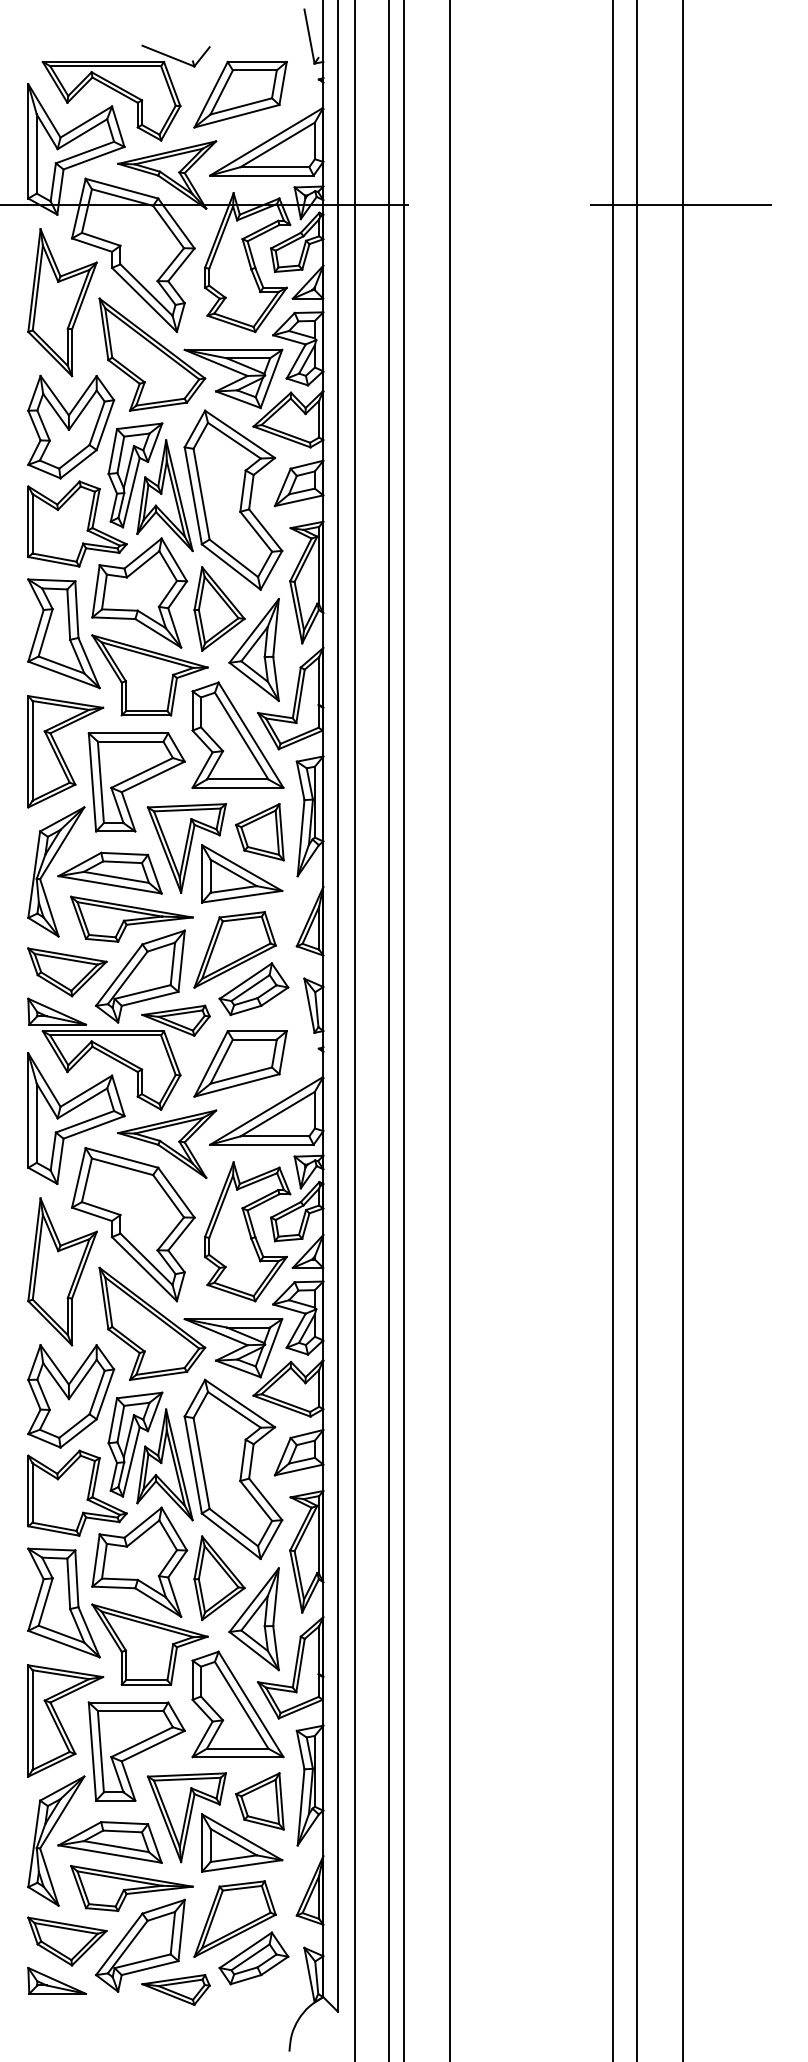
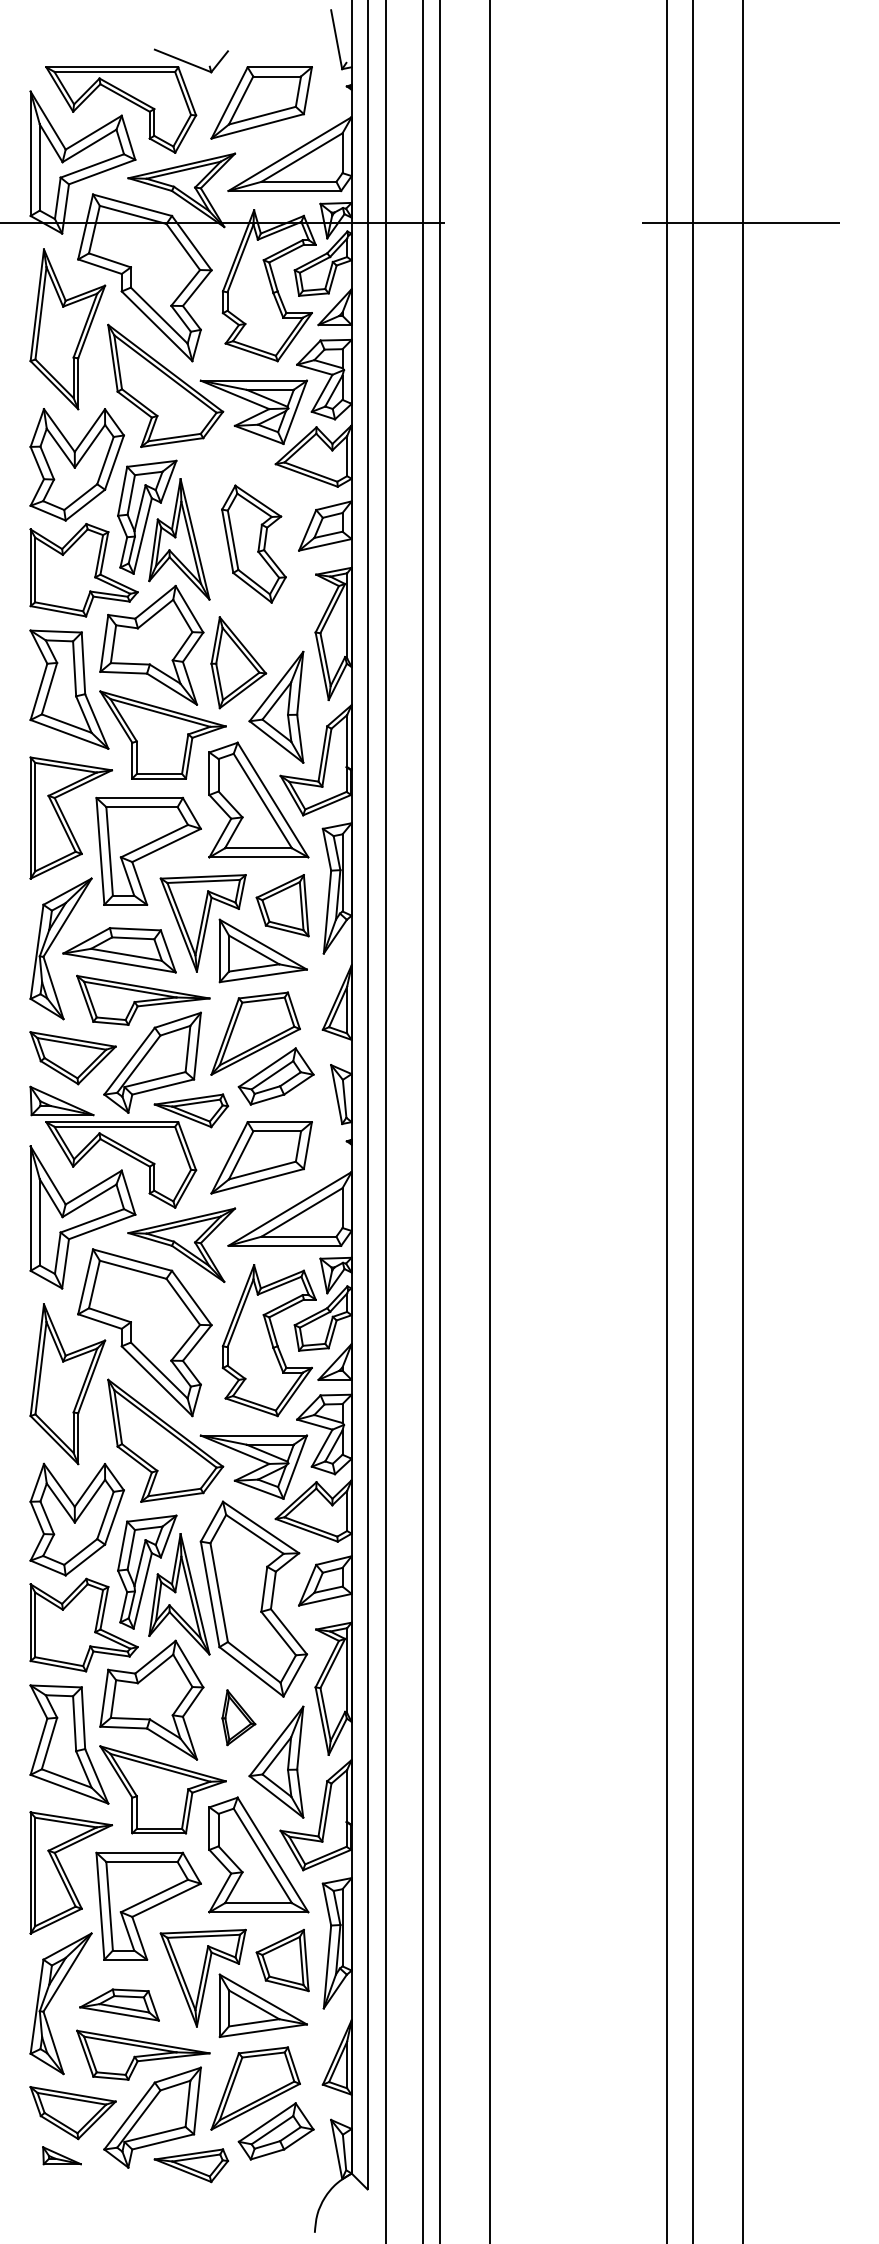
part: (233, 499) -> (253, 543), size x0.6
part: (219, 1578) -> (238, 1717), size x0.6
part: (109, 1841) -> (119, 2004), size x0.7
part: (56, 1980) -> (61, 2155), size x0.6

